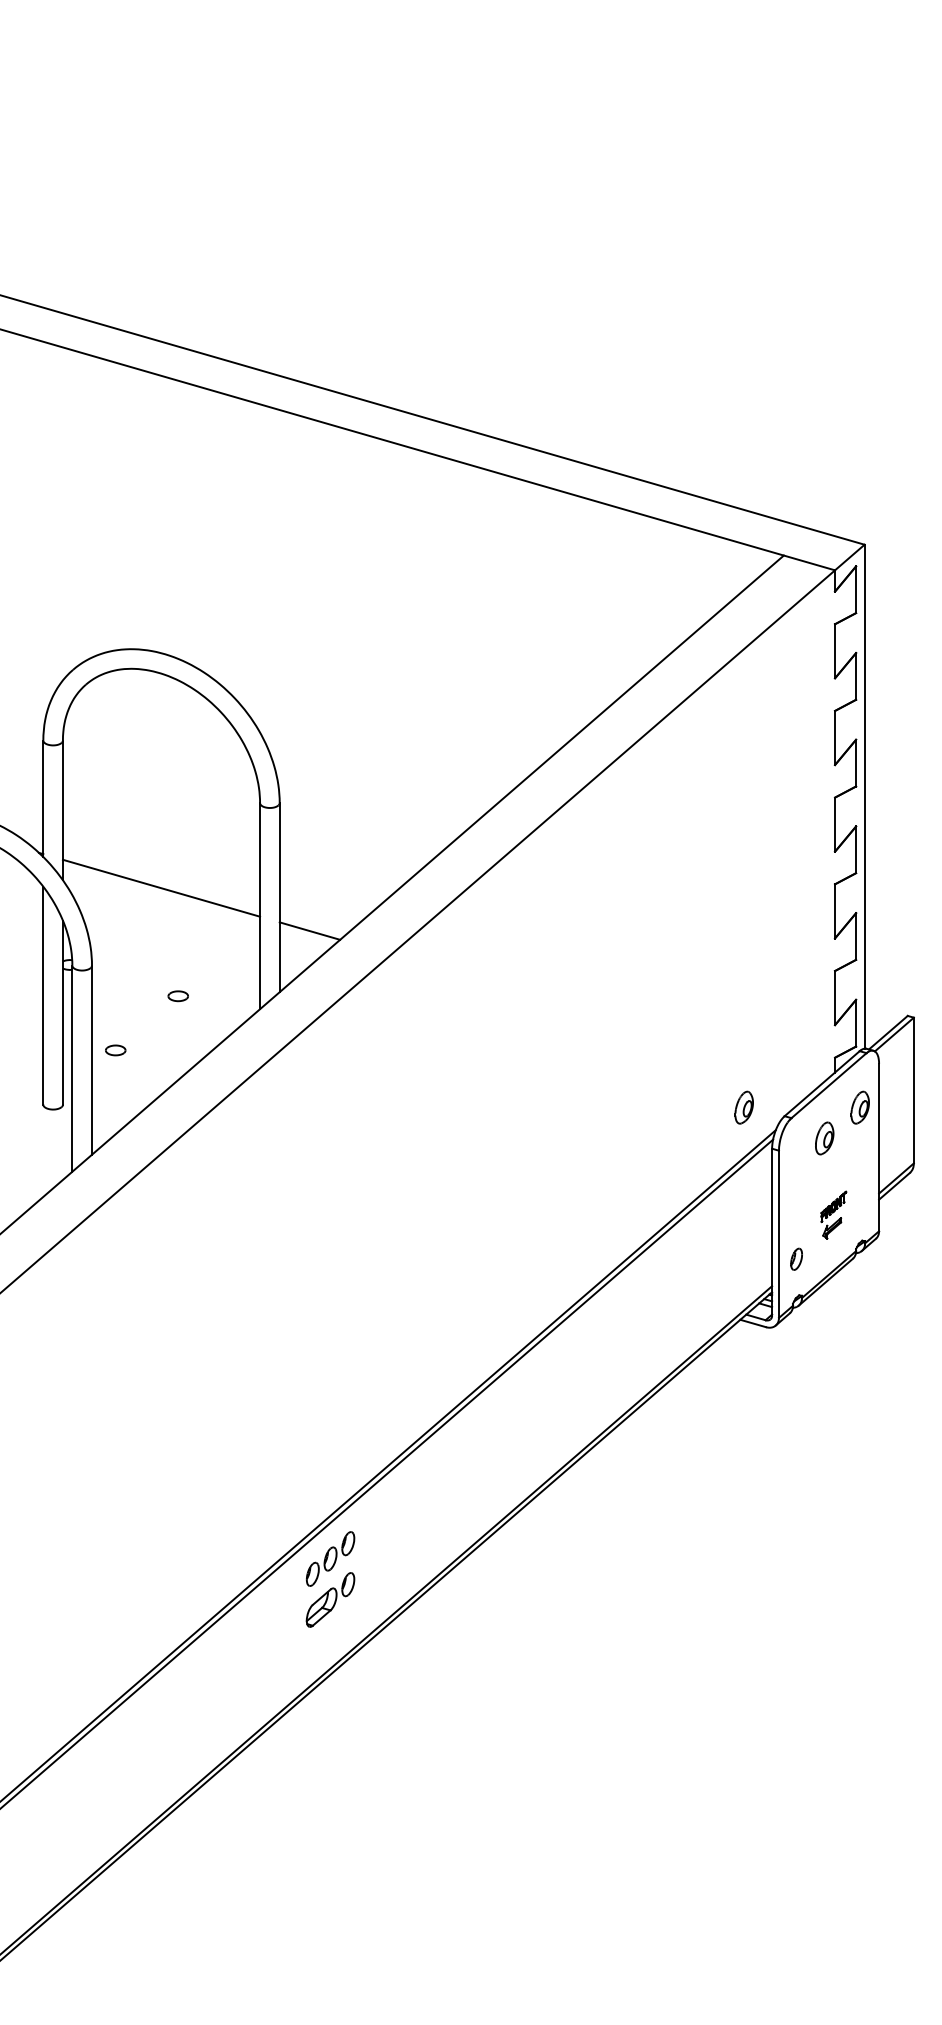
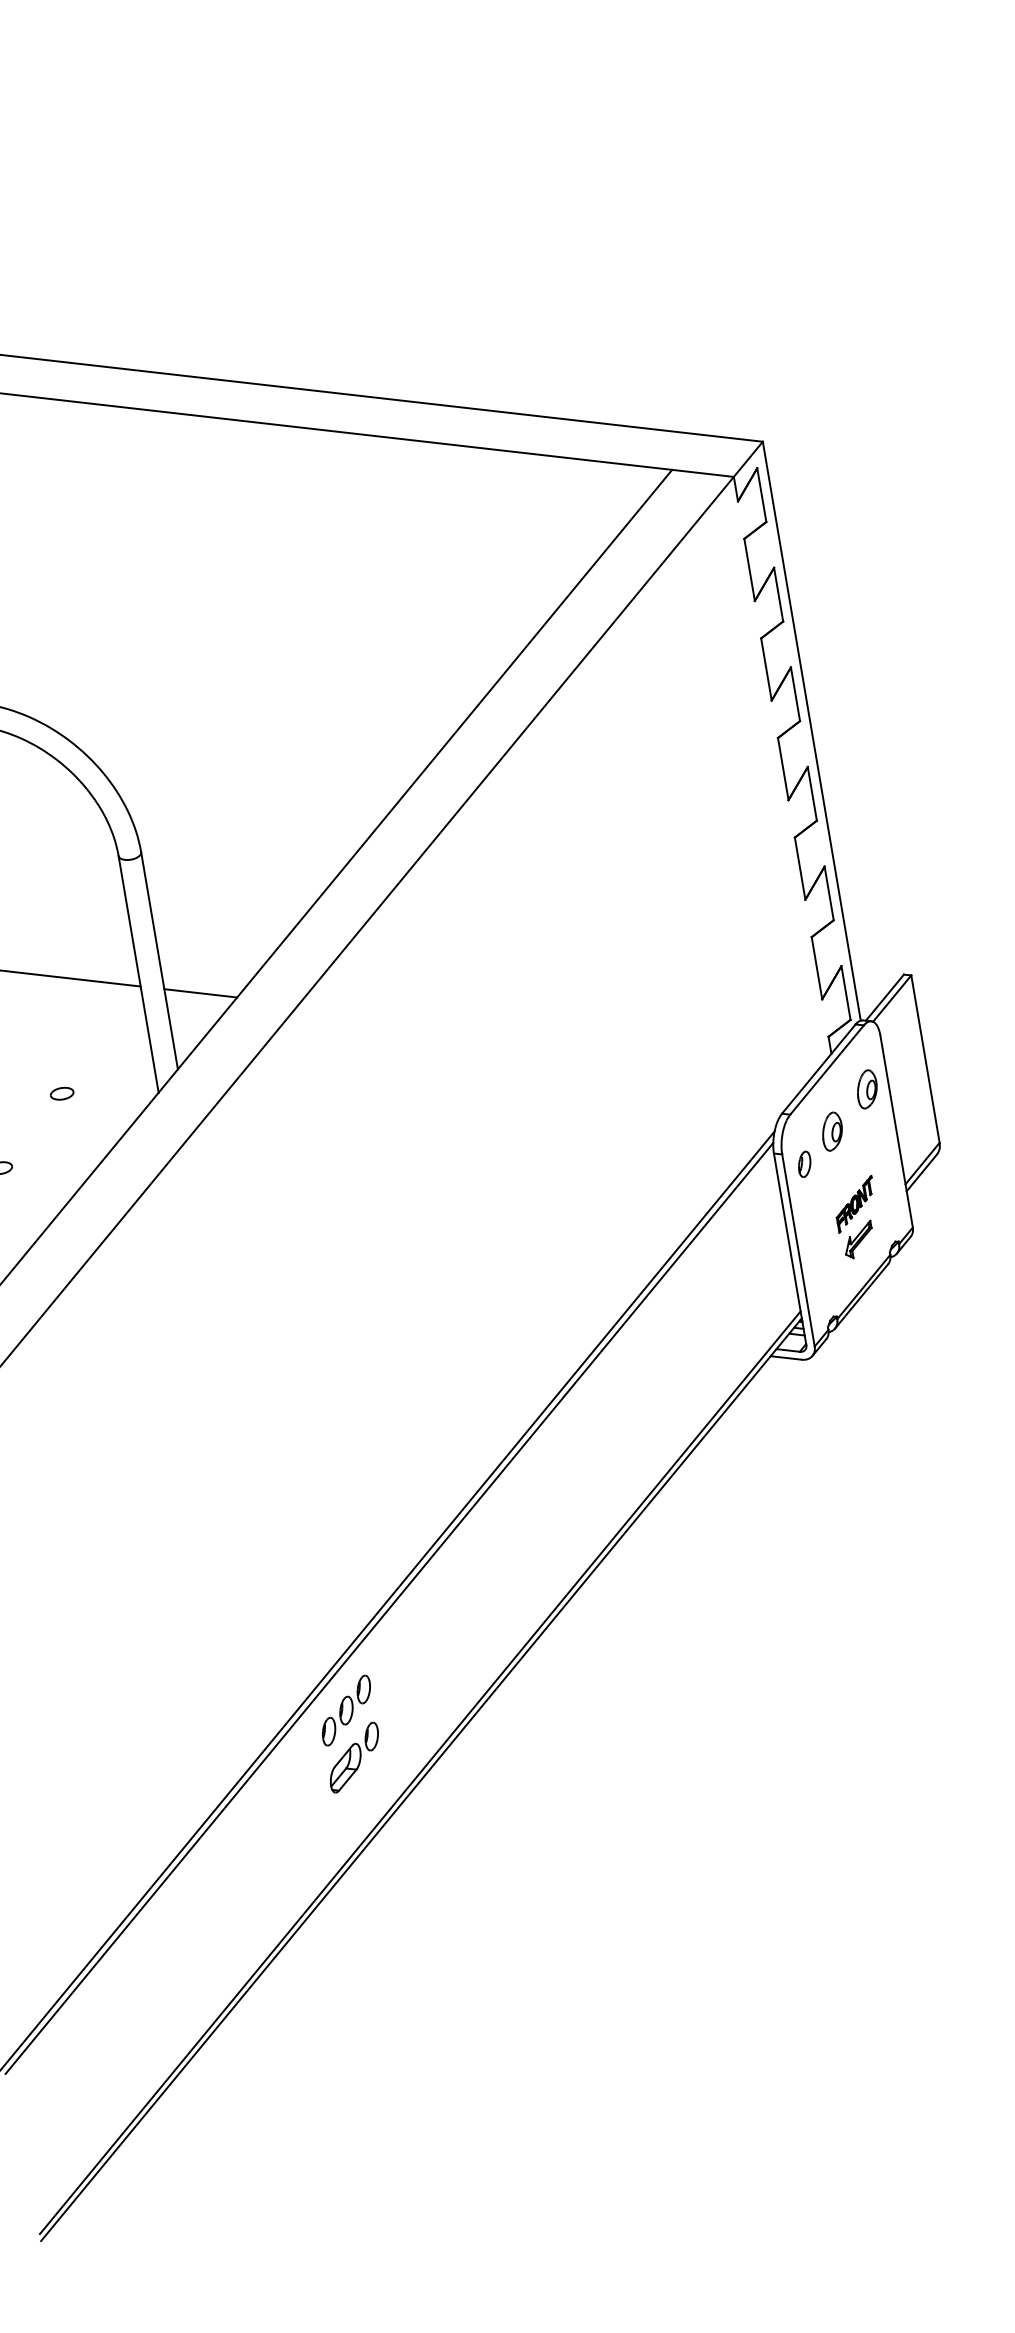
part: (743, 1107) -> (733, 1111), removed
part: (833, 1214) -> (857, 1217), size x1.43
part: (796, 1258) -> (804, 1163), moved

